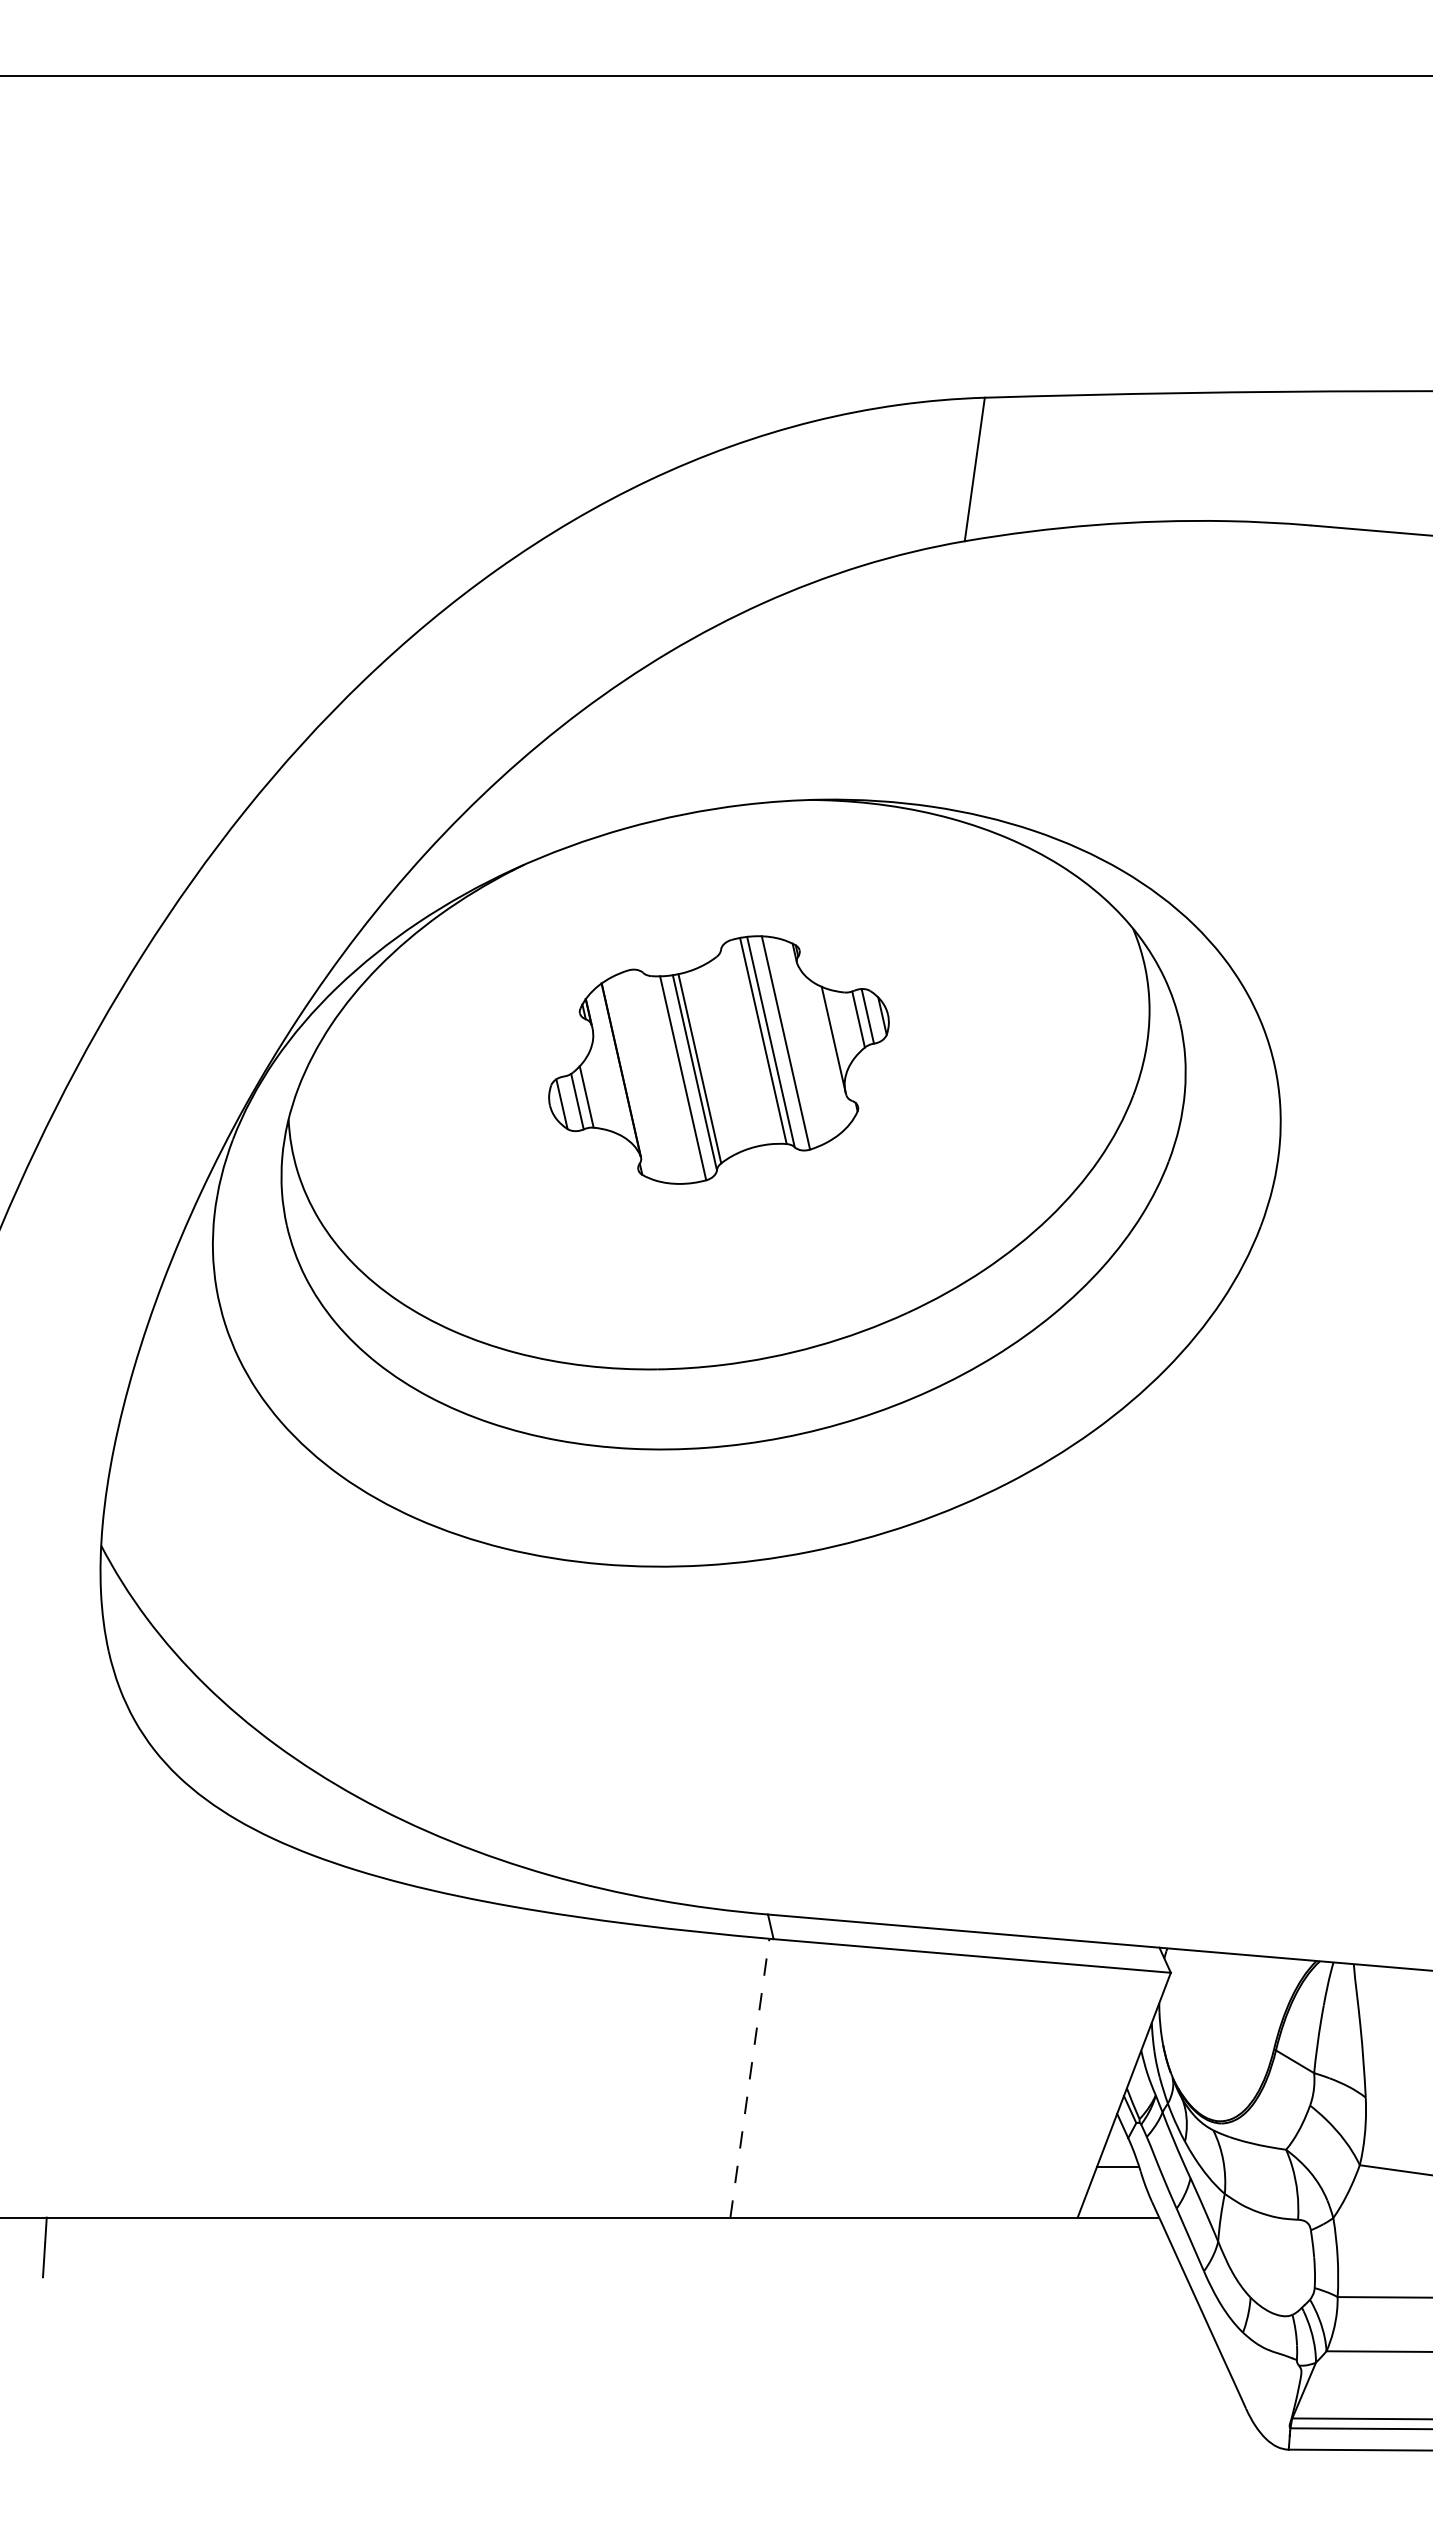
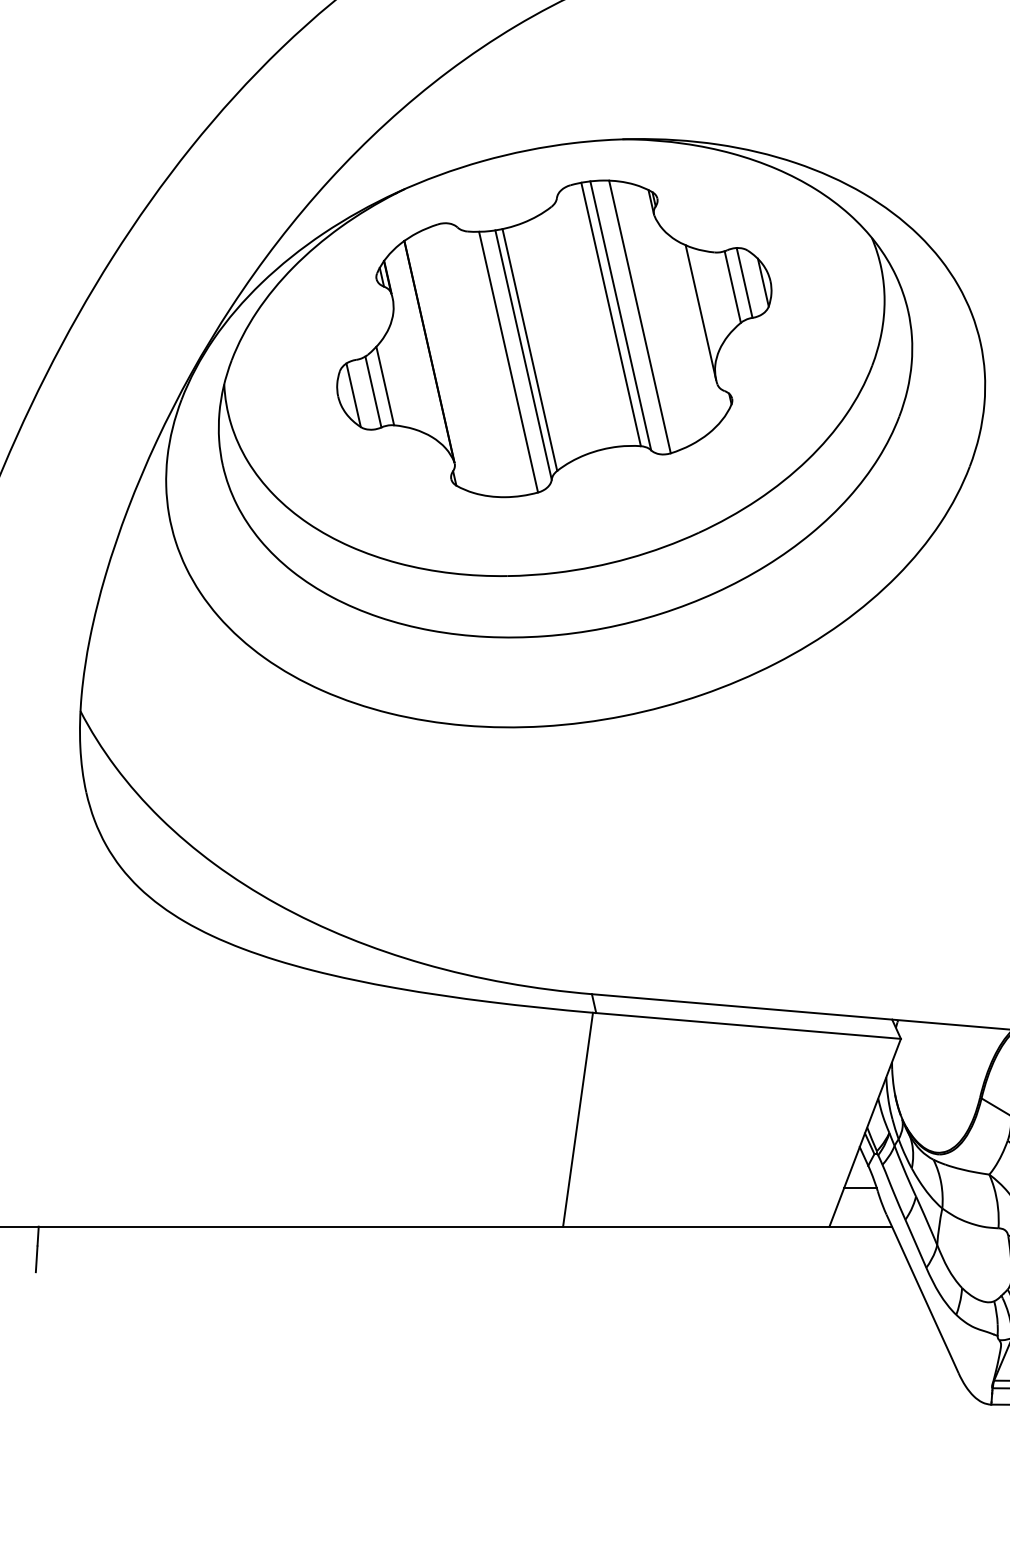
part: (718, 1059) -> (553, 338), size x1.67
line: (749, 2078) -> (577, 1119), dashed -> solid

